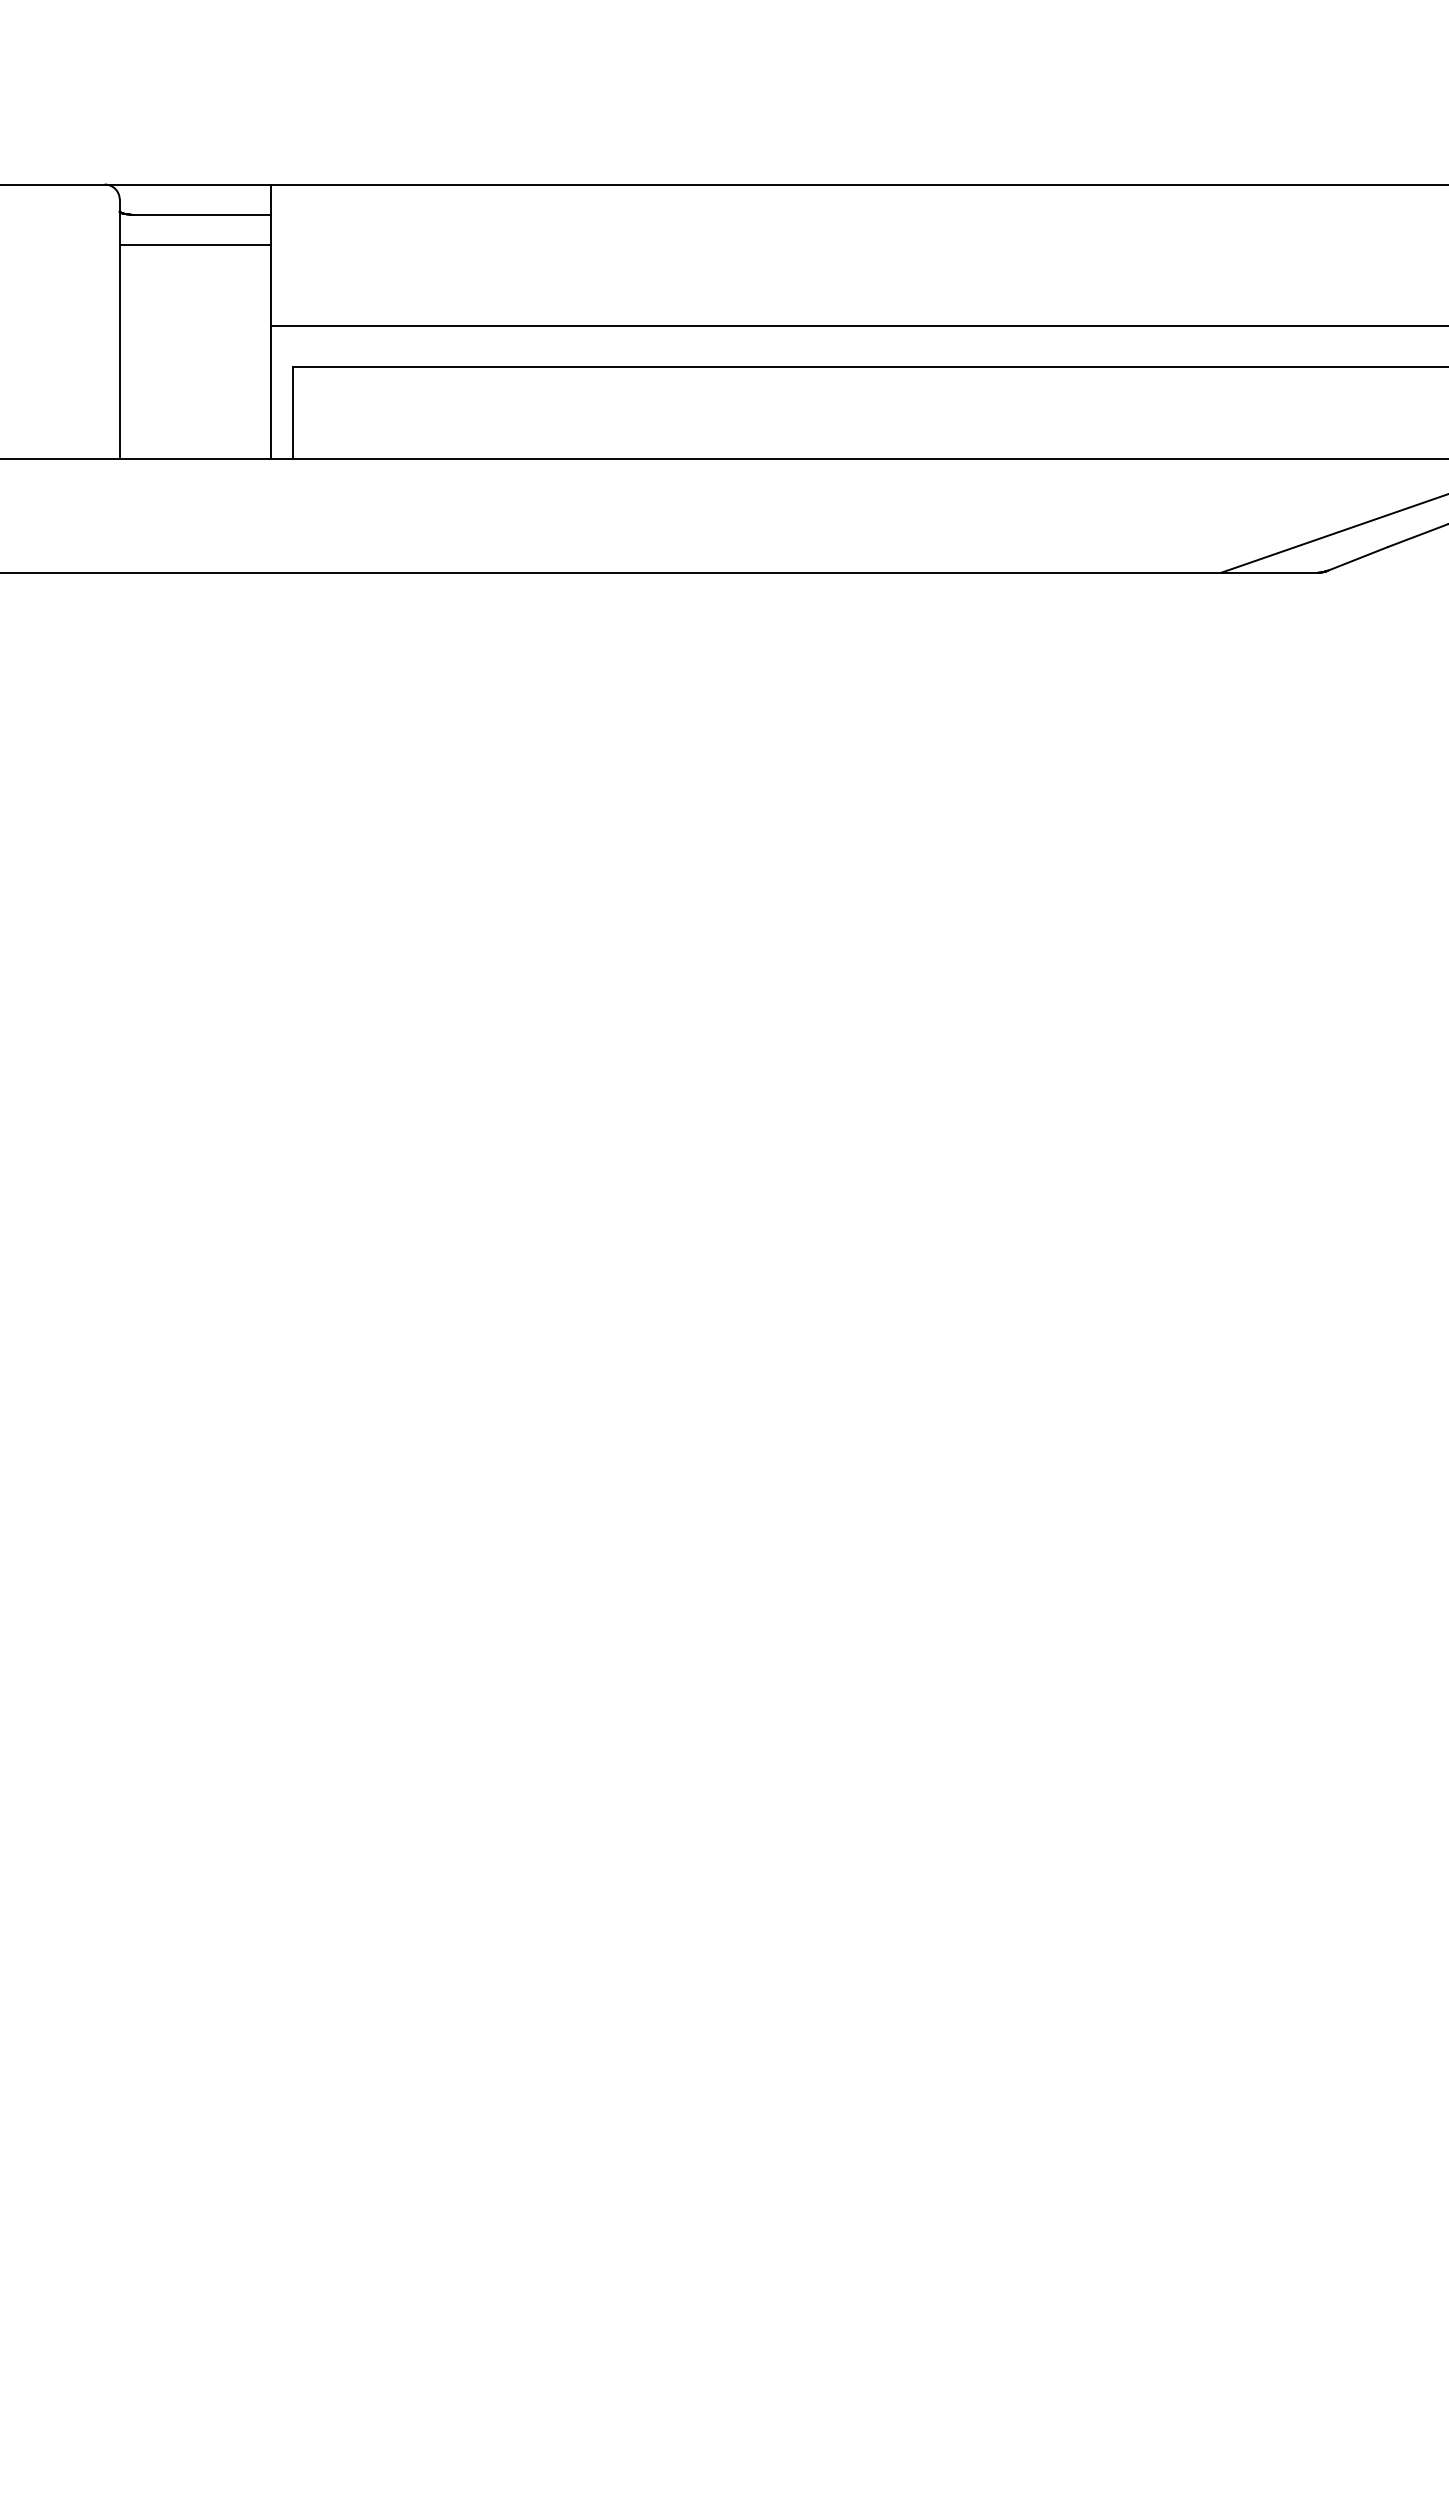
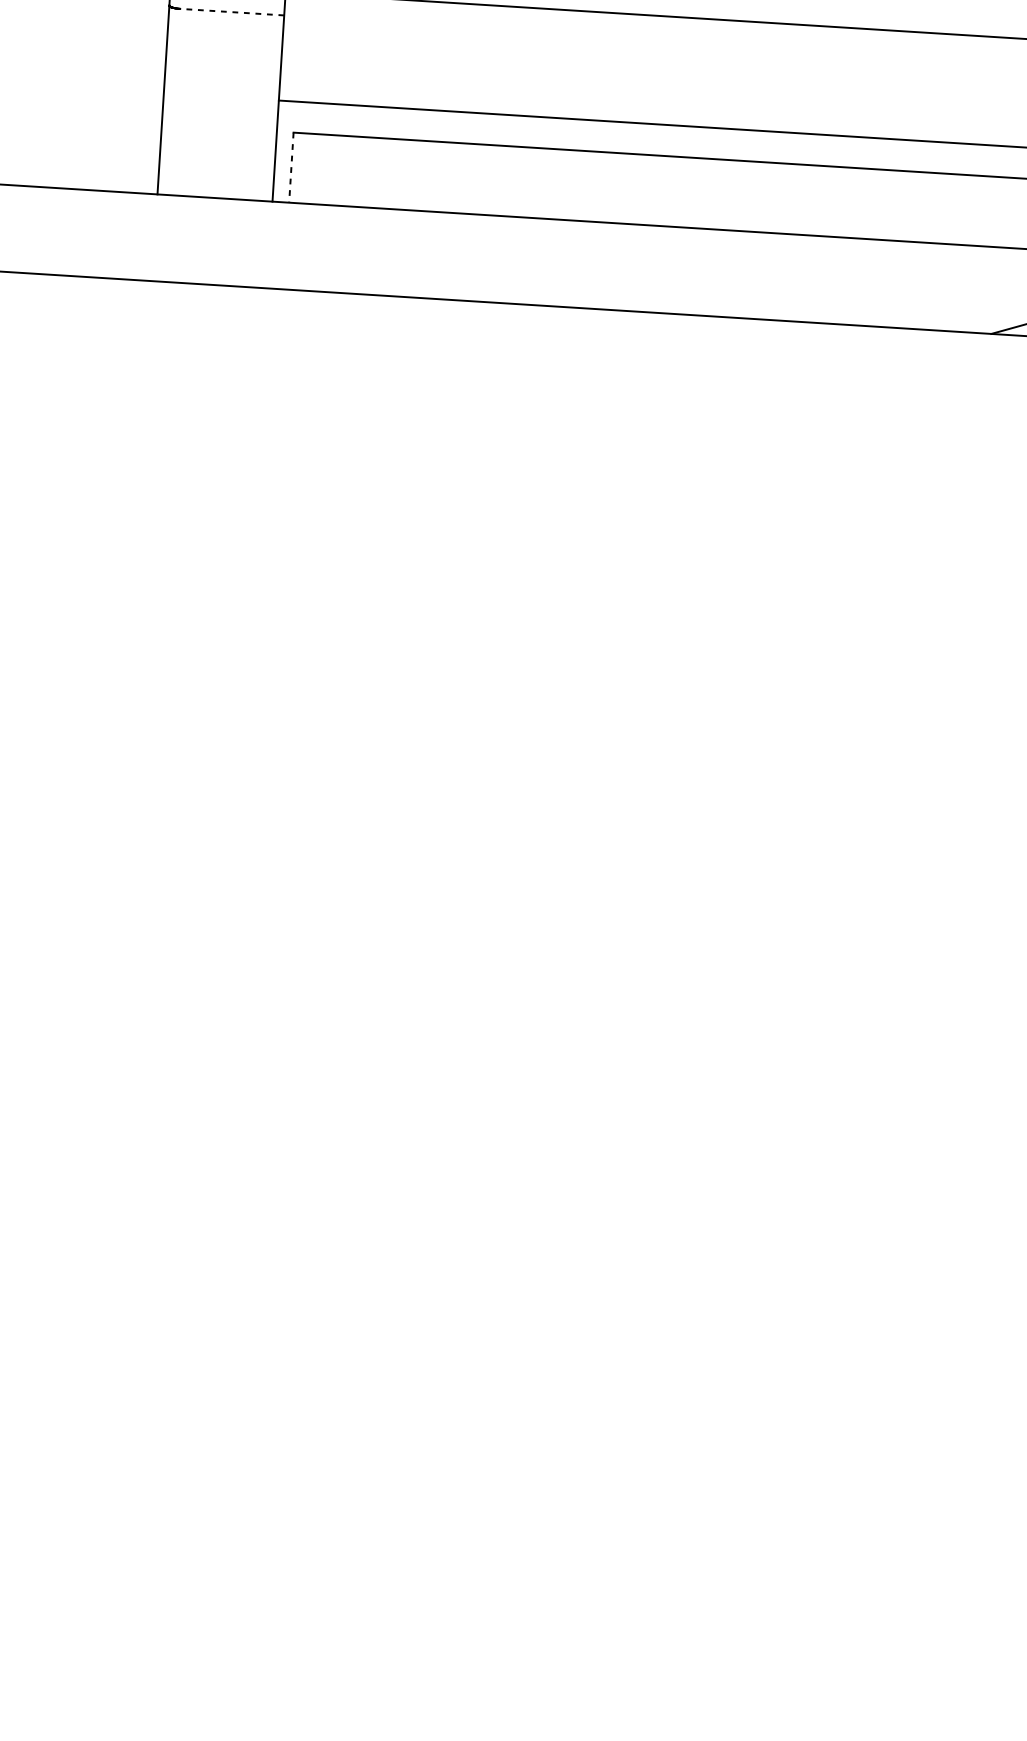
line: (201, 214) -> (231, 11), solid -> dashed
line: (194, 244) -> (224, 34), removed
line: (292, 413) -> (291, 167), solid -> dashed

